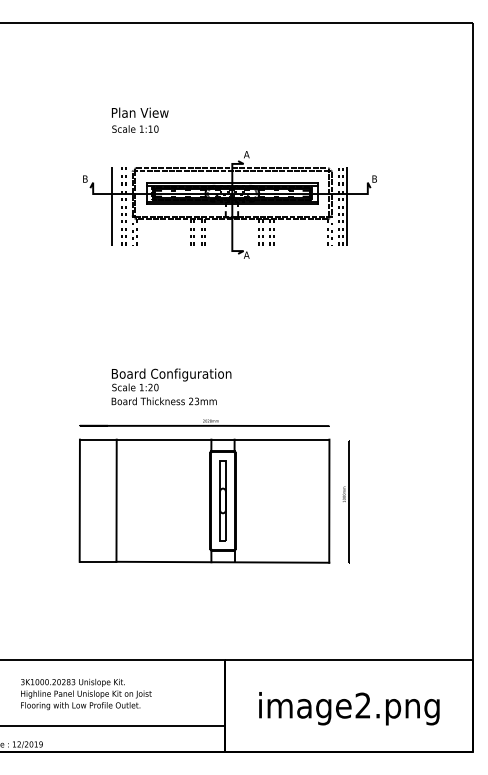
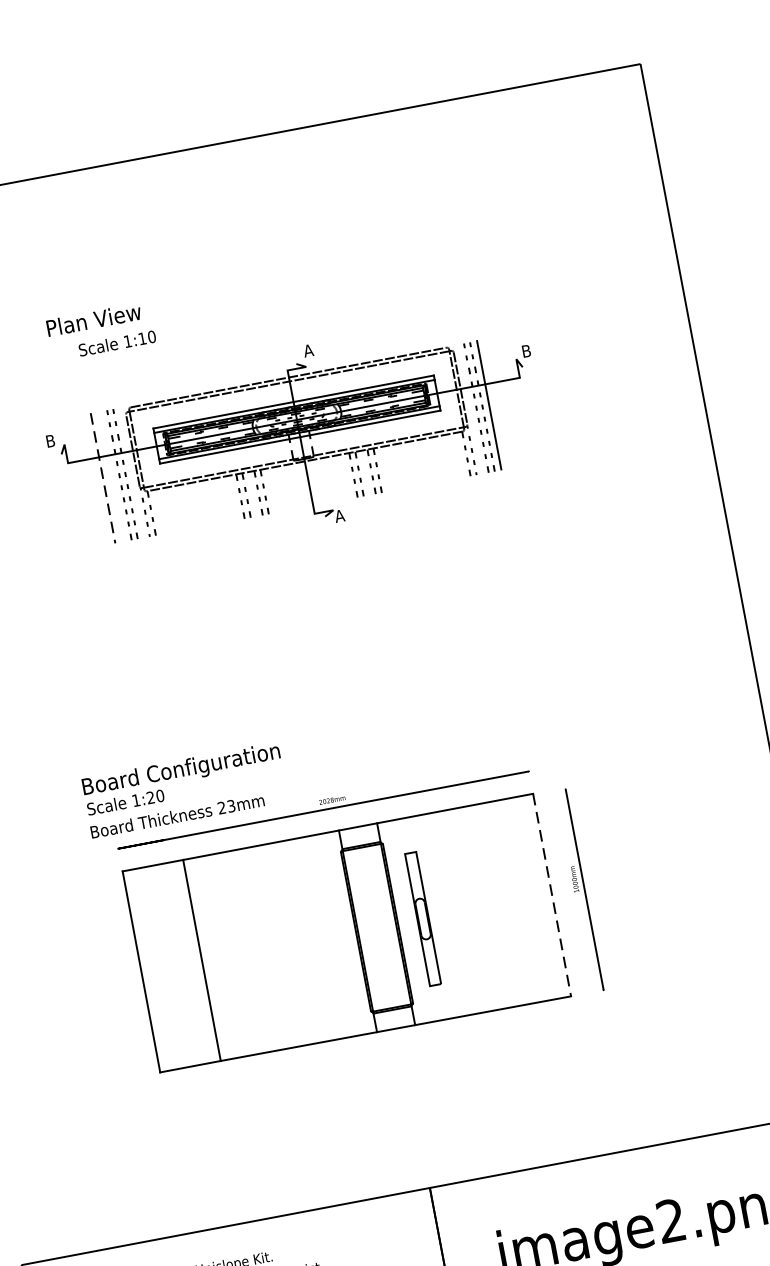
text: (140, 112) -> (94, 319), moved
line: (112, 206) -> (103, 477), solid -> dashed
text: (171, 386) -> (184, 789), moved
part: (222, 500) -> (422, 918), moved
line: (329, 501) -> (552, 895), solid -> dashed

